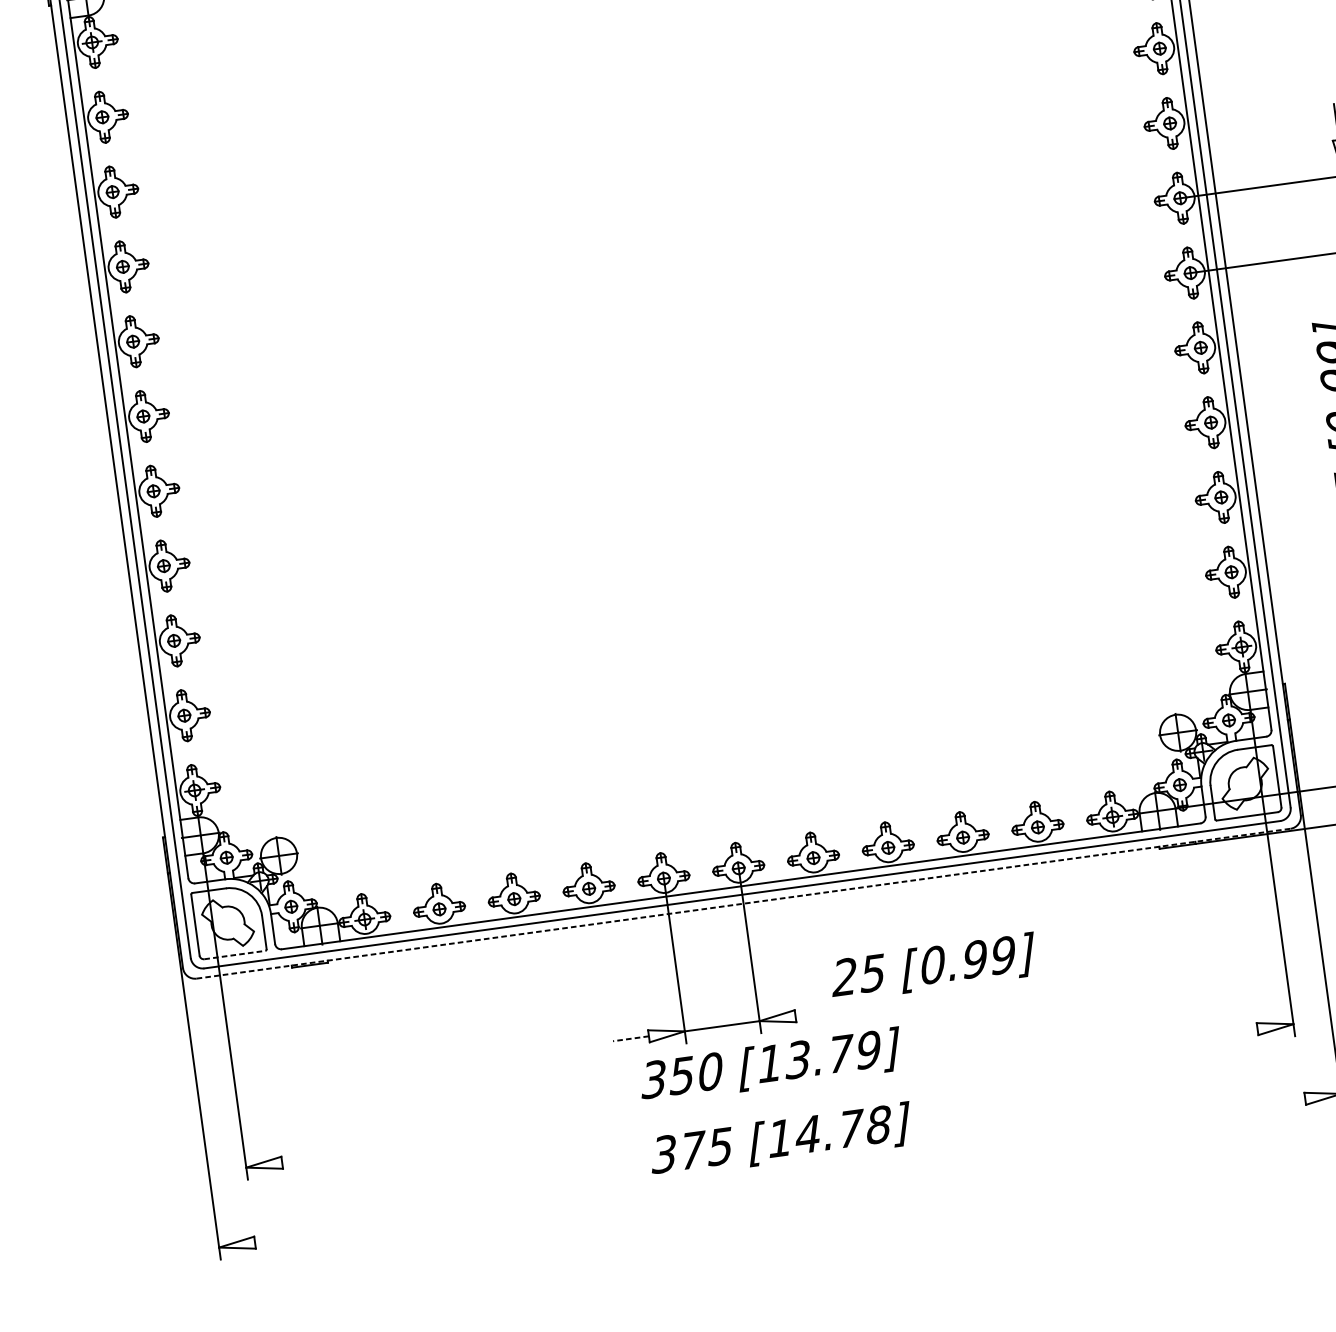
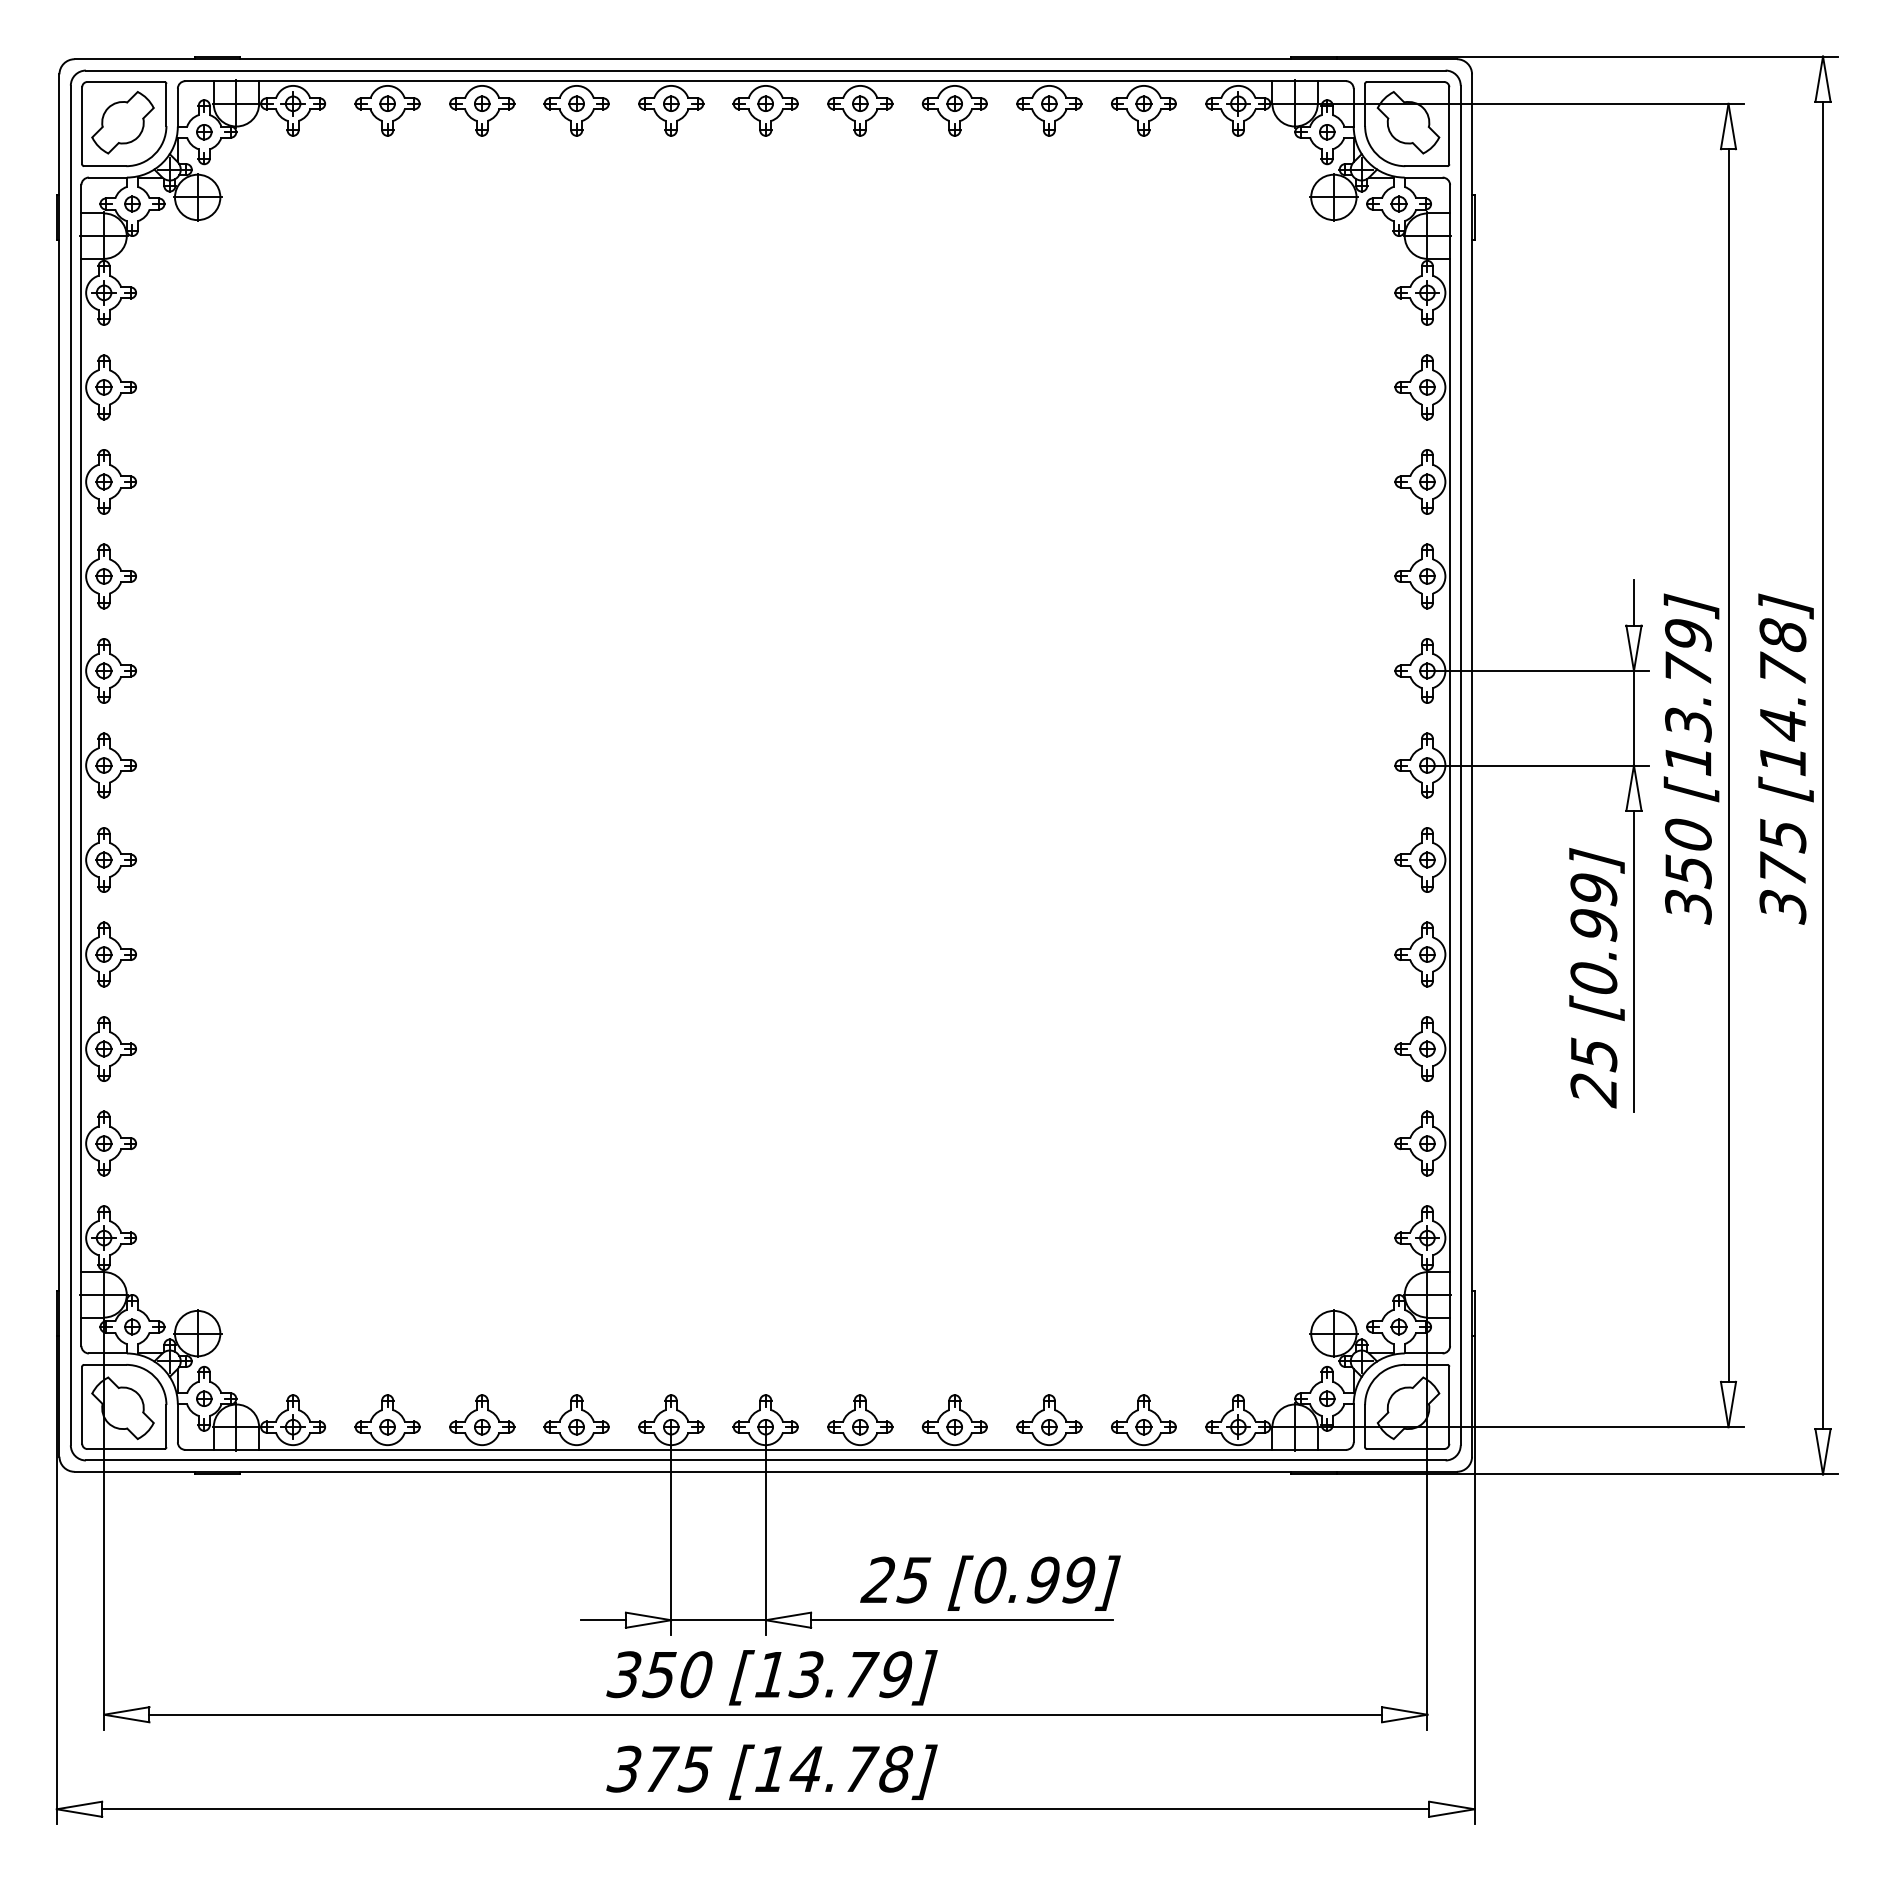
line: (744, 903) -> (766, 1471), dashed -> solid
line: (235, 955) -> (126, 1449), dashed -> solid
line: (914, 1000) -> (961, 1620), added
line: (631, 1038) -> (603, 1620), dashed -> solid
line: (769, 1095) -> (765, 1714), added
line: (779, 1170) -> (765, 1809), added

